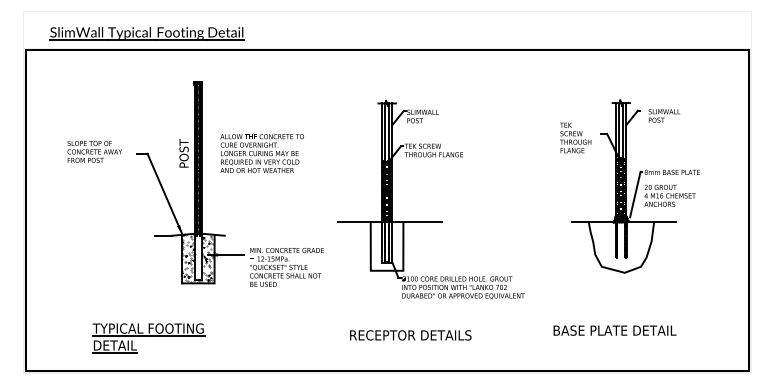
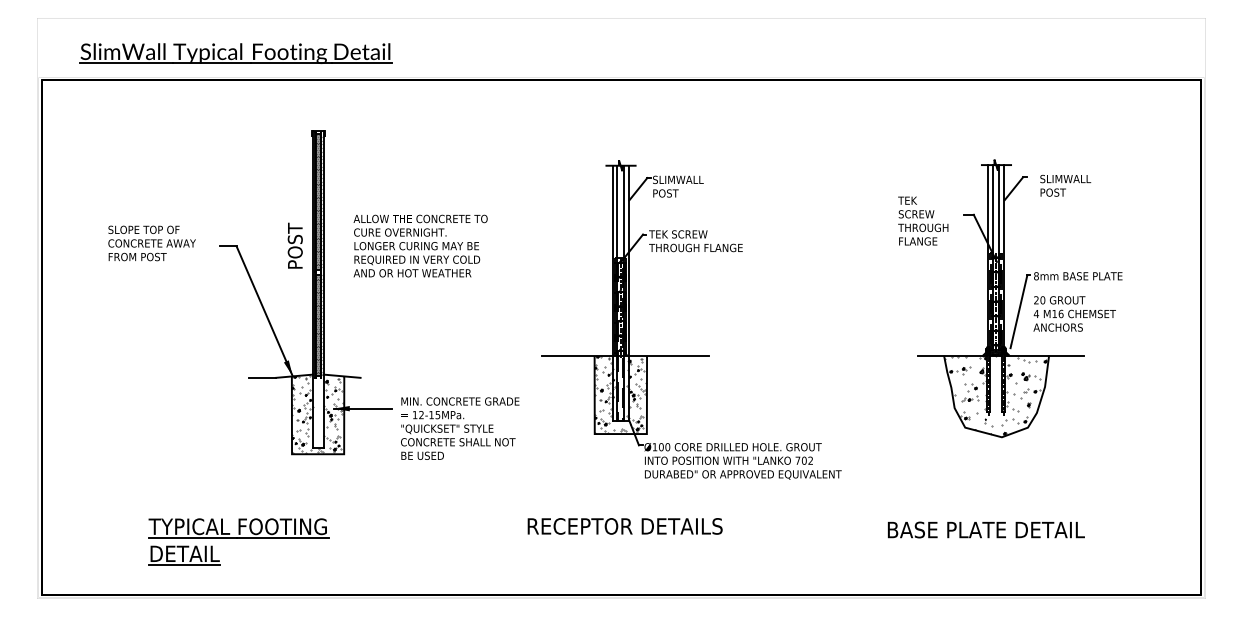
hatch: (386, 245) -> (619, 393), added
hatch: (620, 246) -> (995, 395), added
text: (410, 335) -> (624, 526), moved

